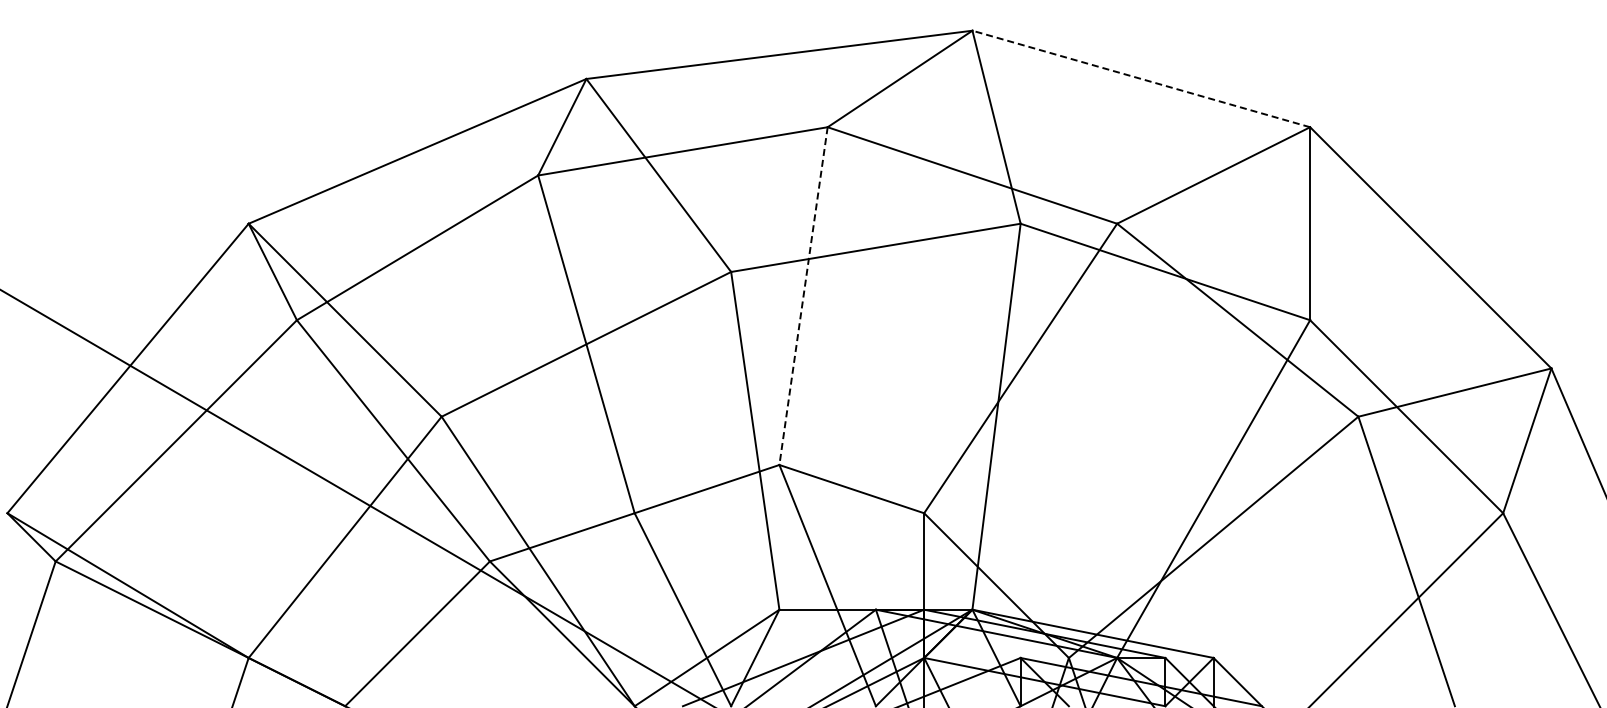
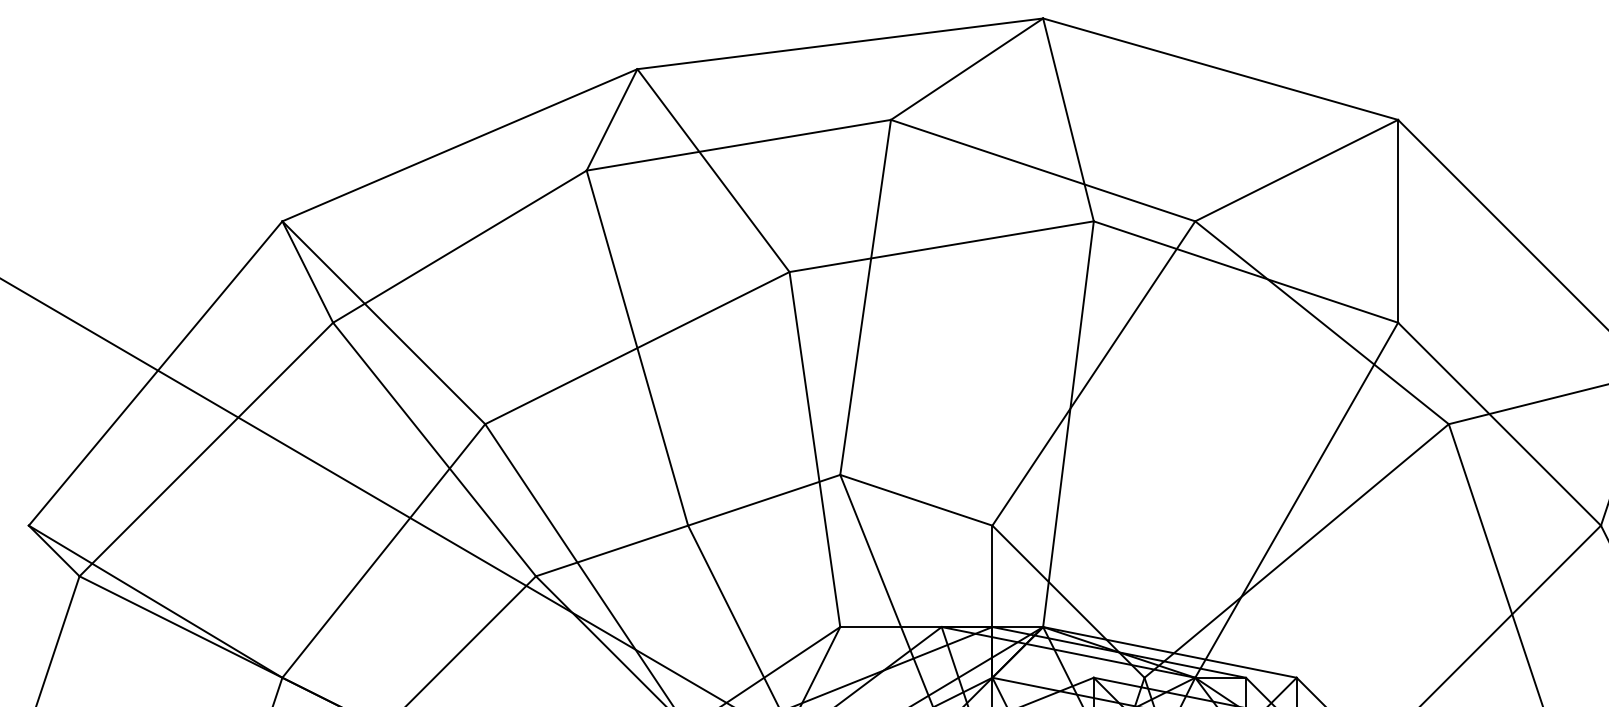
line: (1141, 78) -> (1220, 68), dashed -> solid
line: (803, 296) -> (865, 297), dashed -> solid

